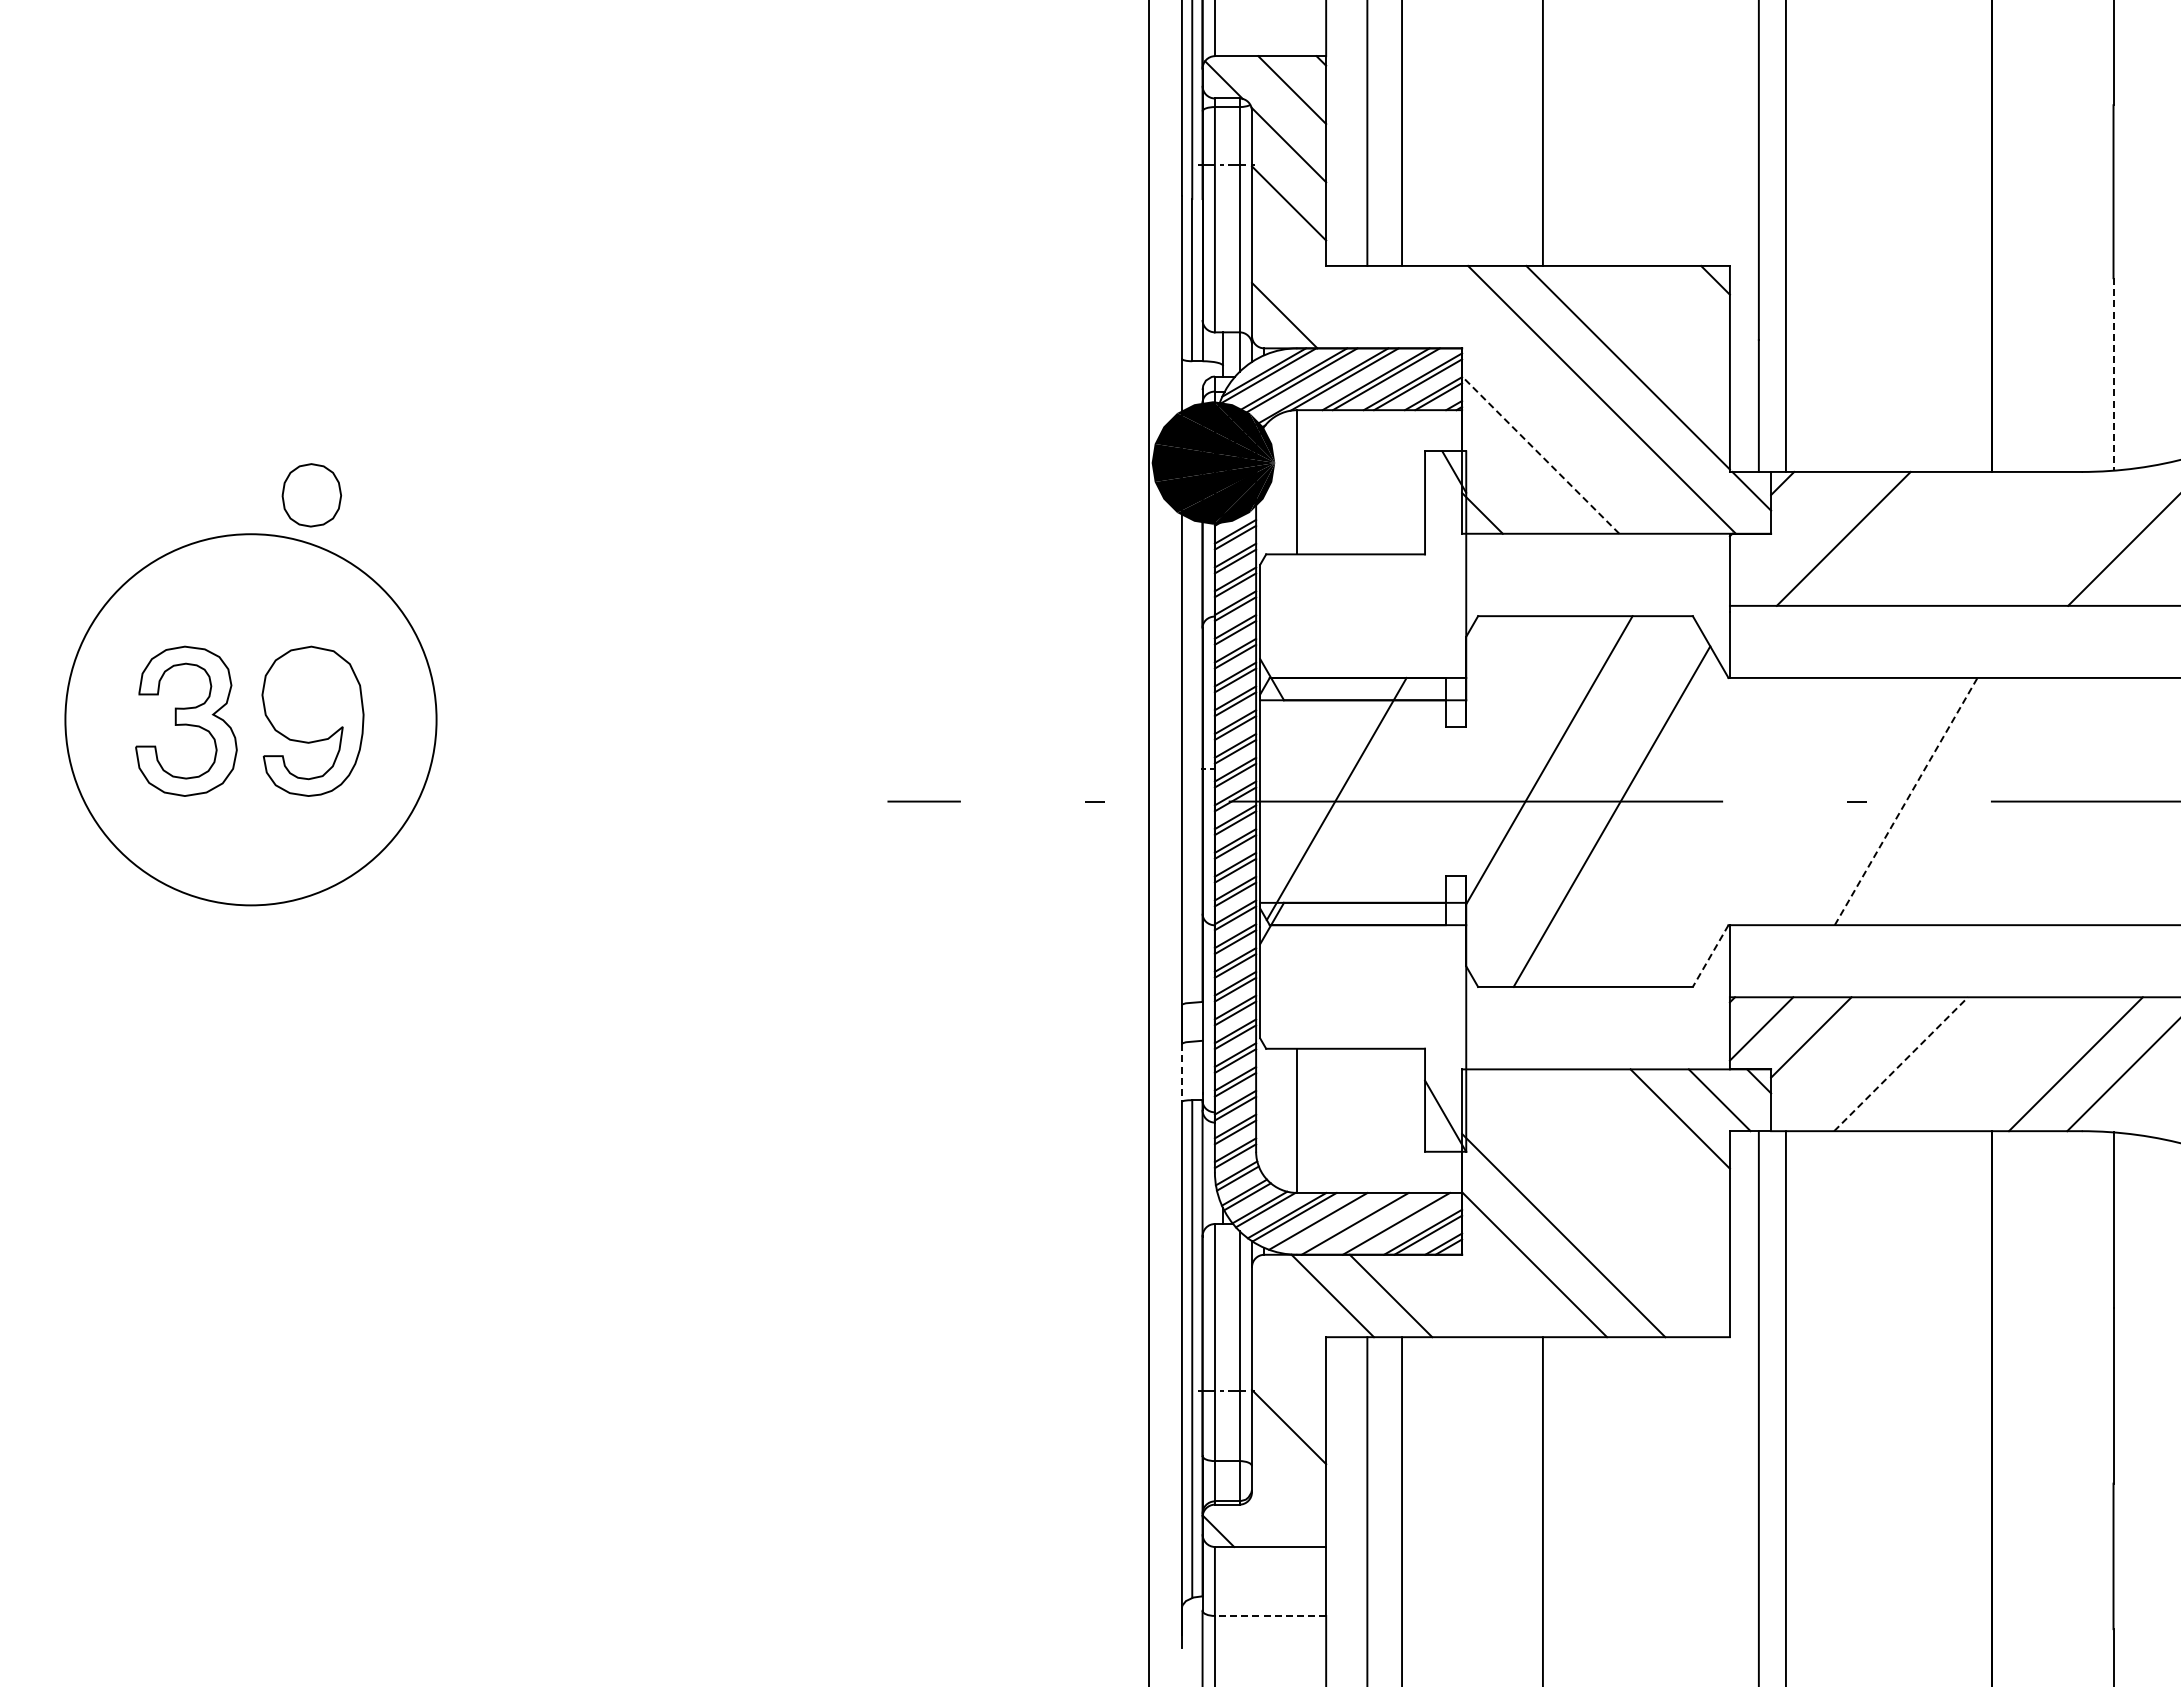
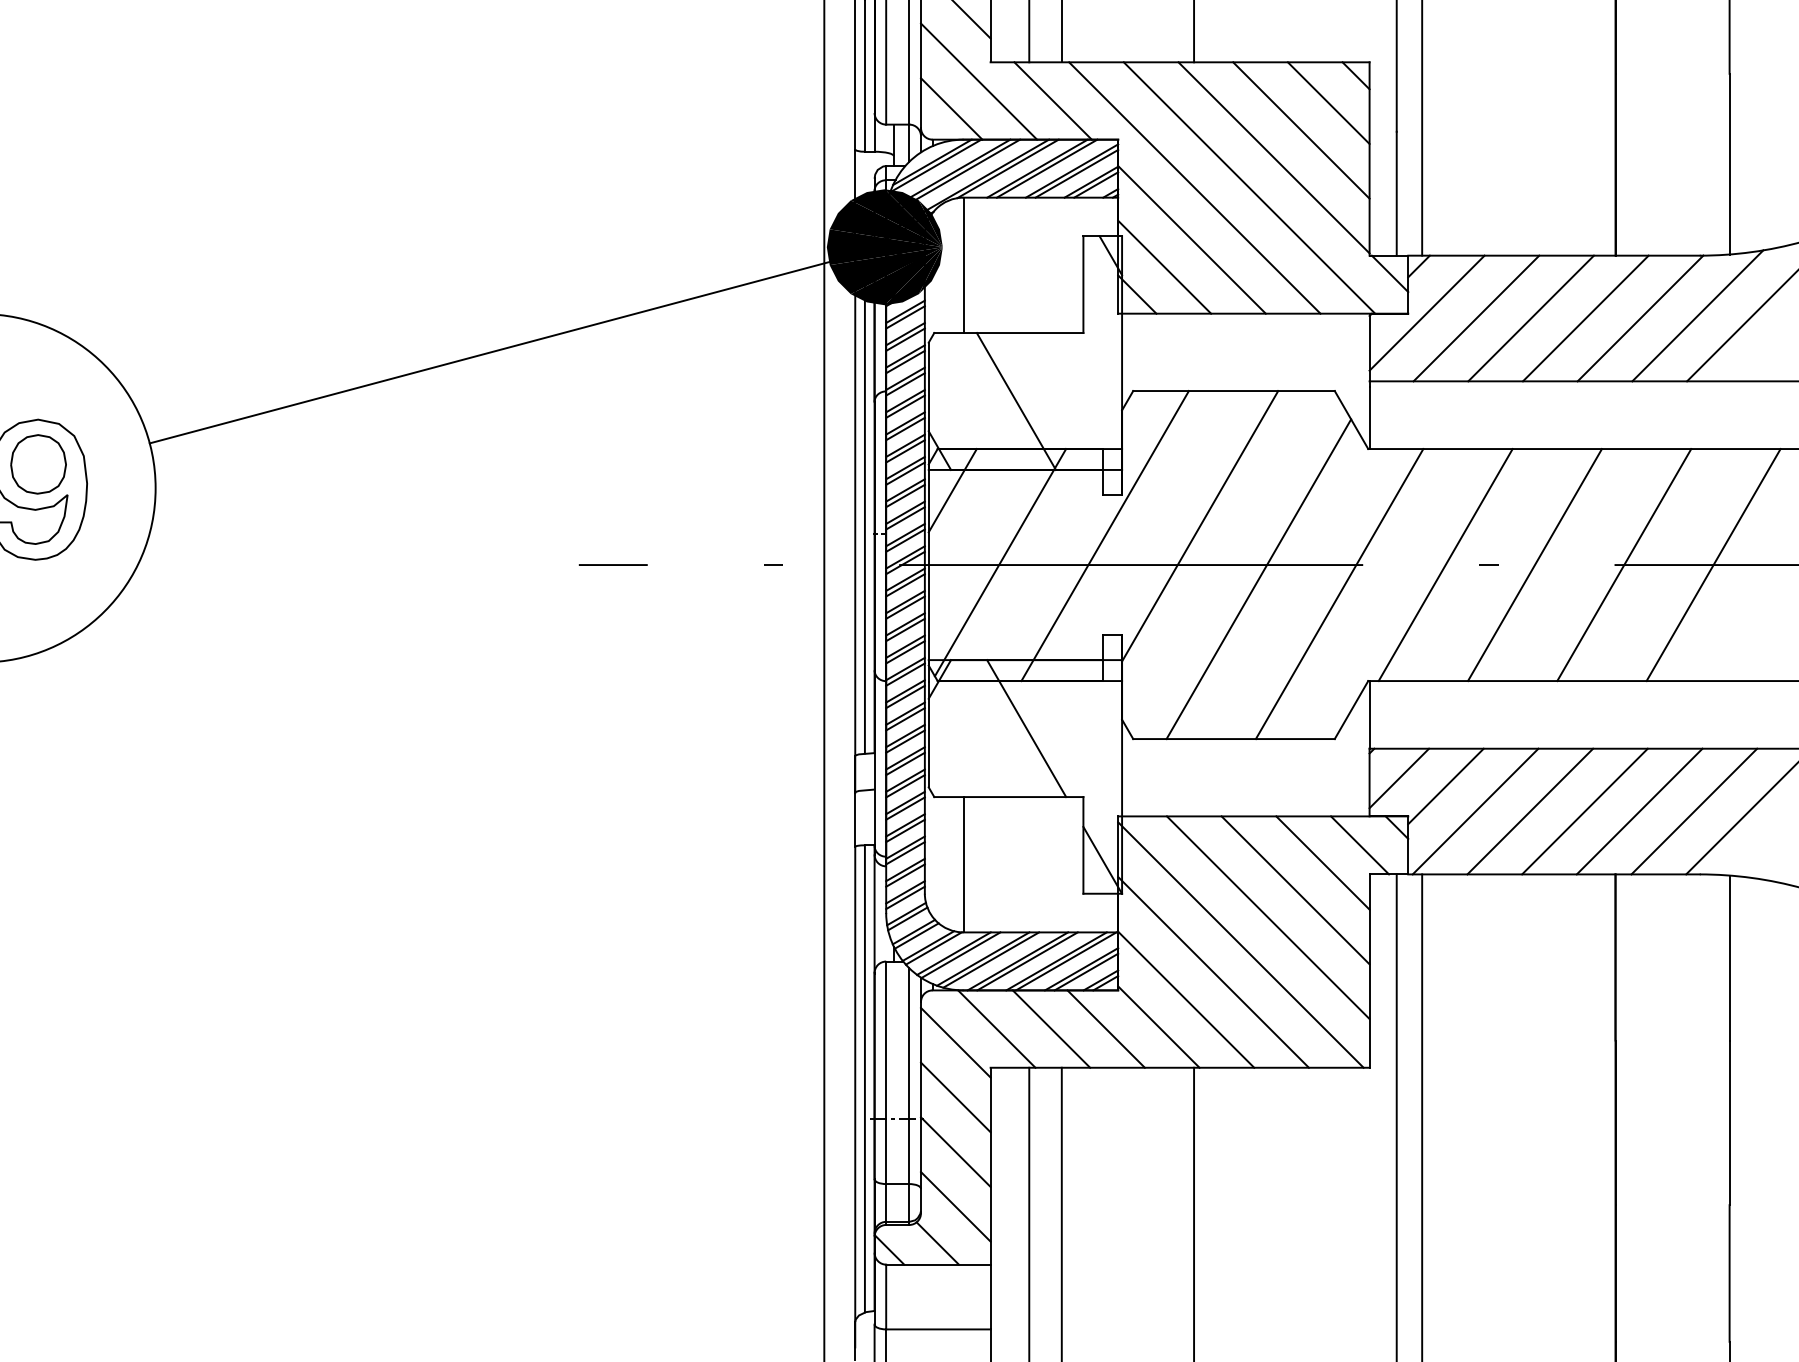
line: (1313, 286) -> (978, 81), added
line: (1392, 306) -> (1052, 100), added
line: (1685, 308) -> (1327, 102), added
line: (1656, 338) -> (1300, 130), added
line: (2113, 374) -> (1729, 164), dashed -> solid
line: (1543, 399) -> (1194, 187), added
line: (1540, 454) -> (1191, 239), dashed -> solid
line: (1511, 483) -> (1164, 266), added
part: (311, 495) -> (38, 464), moved
line: (1790, 532) -> (1426, 312), added
line: (2079, 535) -> (1697, 315), added
line: (1902, 538) -> (1531, 318), added
line: (1960, 538) -> (1585, 318), added
line: (2018, 538) -> (1640, 318), added
line: (821, 567) -> (516, 345), added
line: (1353, 627) -> (1016, 401), added
line: (1285, 721) -> (952, 489), added
line: (1192, 743) -> (865, 510), added
line: (1448, 770) -> (1105, 535), added
line: (1810, 801) -> (1445, 564), added
line: (1906, 801) -> (1535, 564), dashed -> solid
line: (2000, 801) -> (1623, 564), added
line: (2096, 801) -> (1713, 564), added
line: (1697, 831) -> (1339, 593), added
line: (1710, 956) -> (1351, 710), dashed -> solid
line: (1364, 975) -> (1026, 728), added
line: (1842, 1064) -> (1475, 811), added
line: (1901, 1064) -> (1530, 811), dashed -> solid
line: (1959, 1064) -> (1585, 811), added
line: (2017, 1064) -> (1639, 811), added
line: (1181, 1073) -> (854, 820), dashed -> solid
line: (1650, 1147) -> (1295, 889), added
line: (1621, 1177) -> (1267, 917), added
line: (1592, 1206) -> (1240, 945), added
line: (1326, 1221) -> (990, 959), added
line: (1365, 1223) -> (1027, 961), added
line: (1406, 1223) -> (1066, 961), added
line: (1505, 1293) -> (1158, 1026), added
line: (1449, 1295) -> (1106, 1028), added
line: (1289, 1310) -> (956, 1042), added
line: (1289, 1368) -> (956, 1097), added
line: (1289, 1485) -> (956, 1206), added
line: (1269, 1523) -> (937, 1242), added
line: (1270, 1615) -> (938, 1328), dashed -> solid

